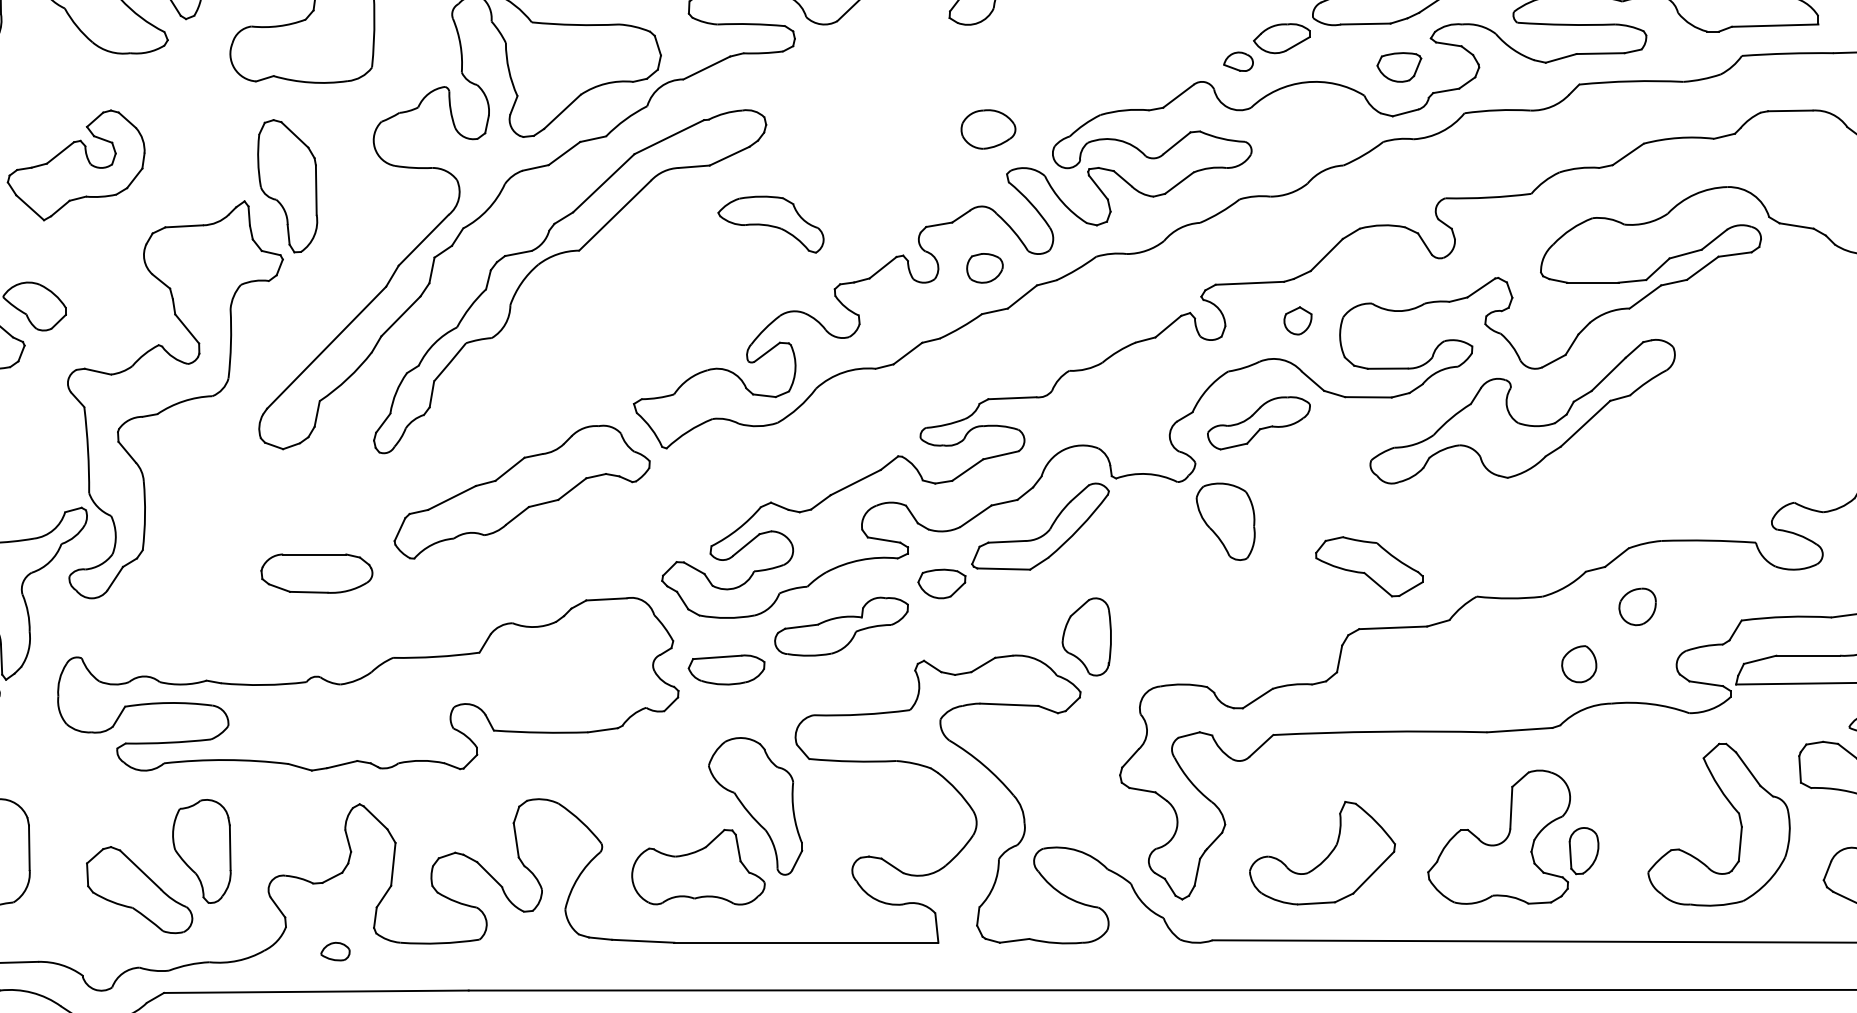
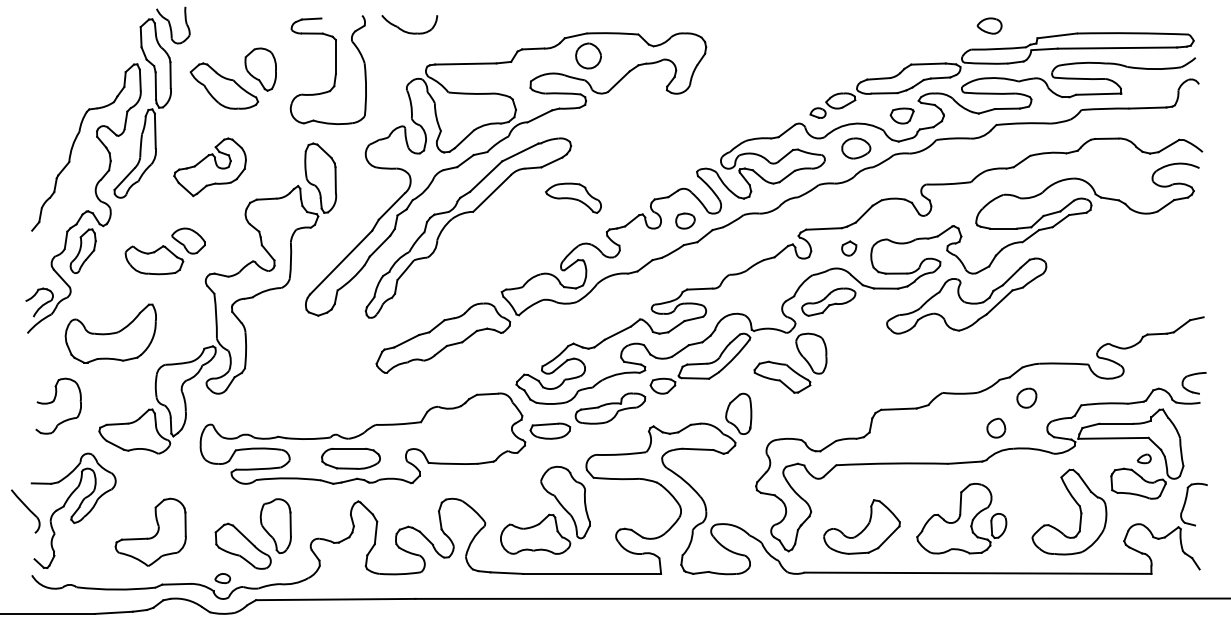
part: (988, 129) -> (856, 148), moved
part: (1369, 565) -> (782, 376), moved
part: (315, 573) -> (350, 458), moved
part: (335, 951) -> (222, 578), moved

